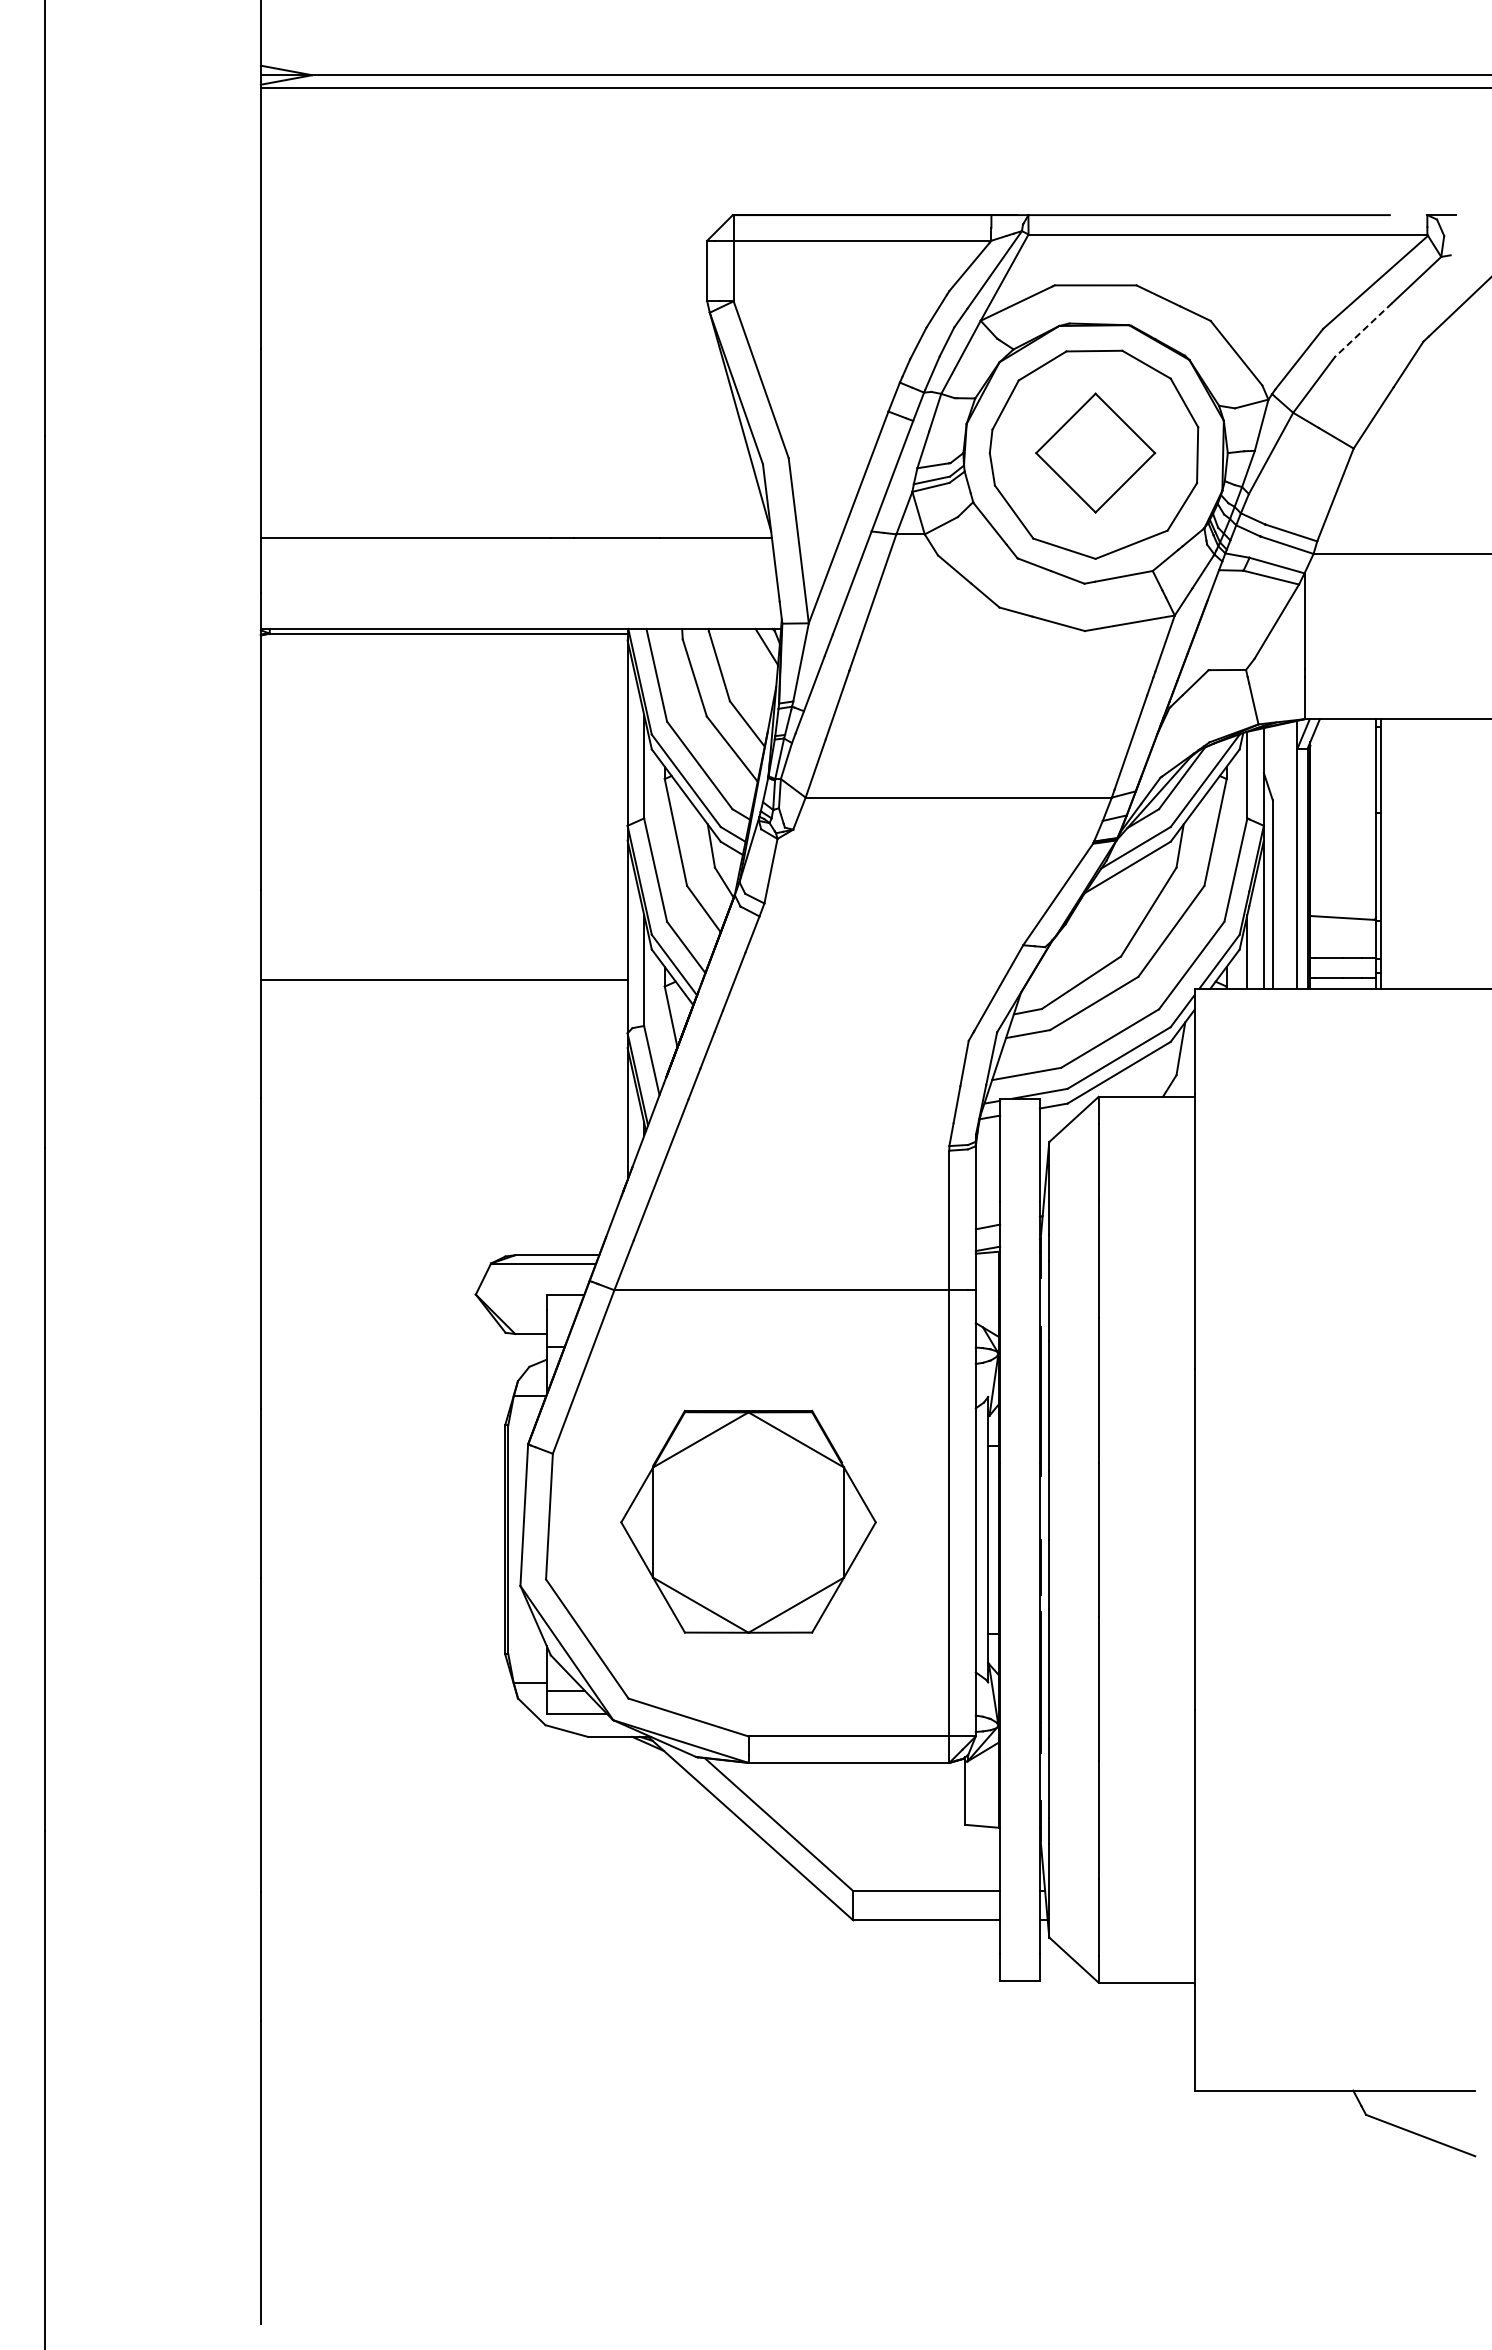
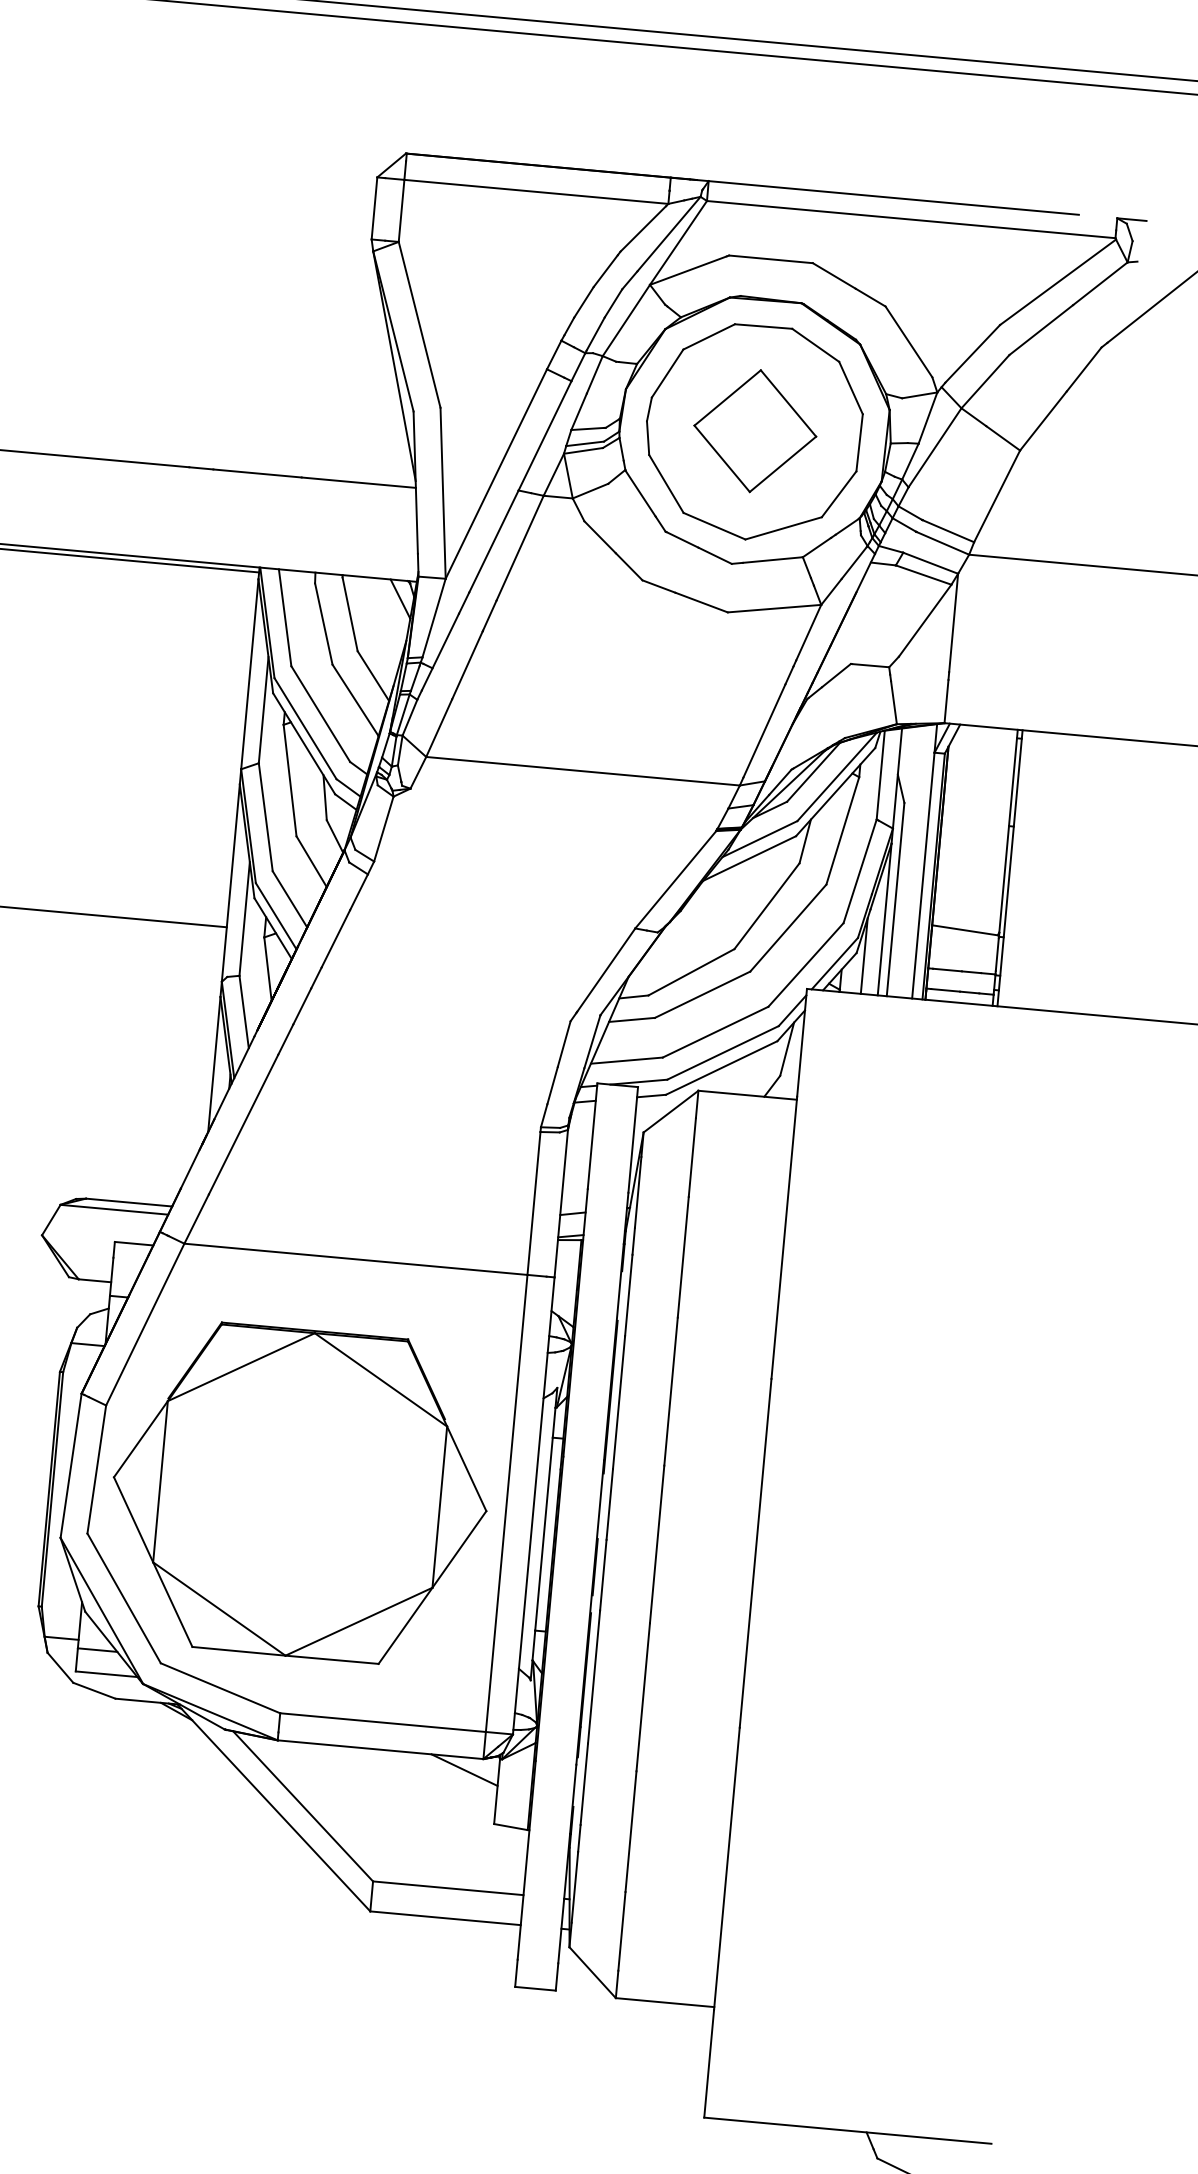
line: (1363, 330) -> (1041, 330), dashed -> solid
part: (748, 1521) -> (300, 1493), size x1.43
line: (931, 1774) -> (464, 1769), added

